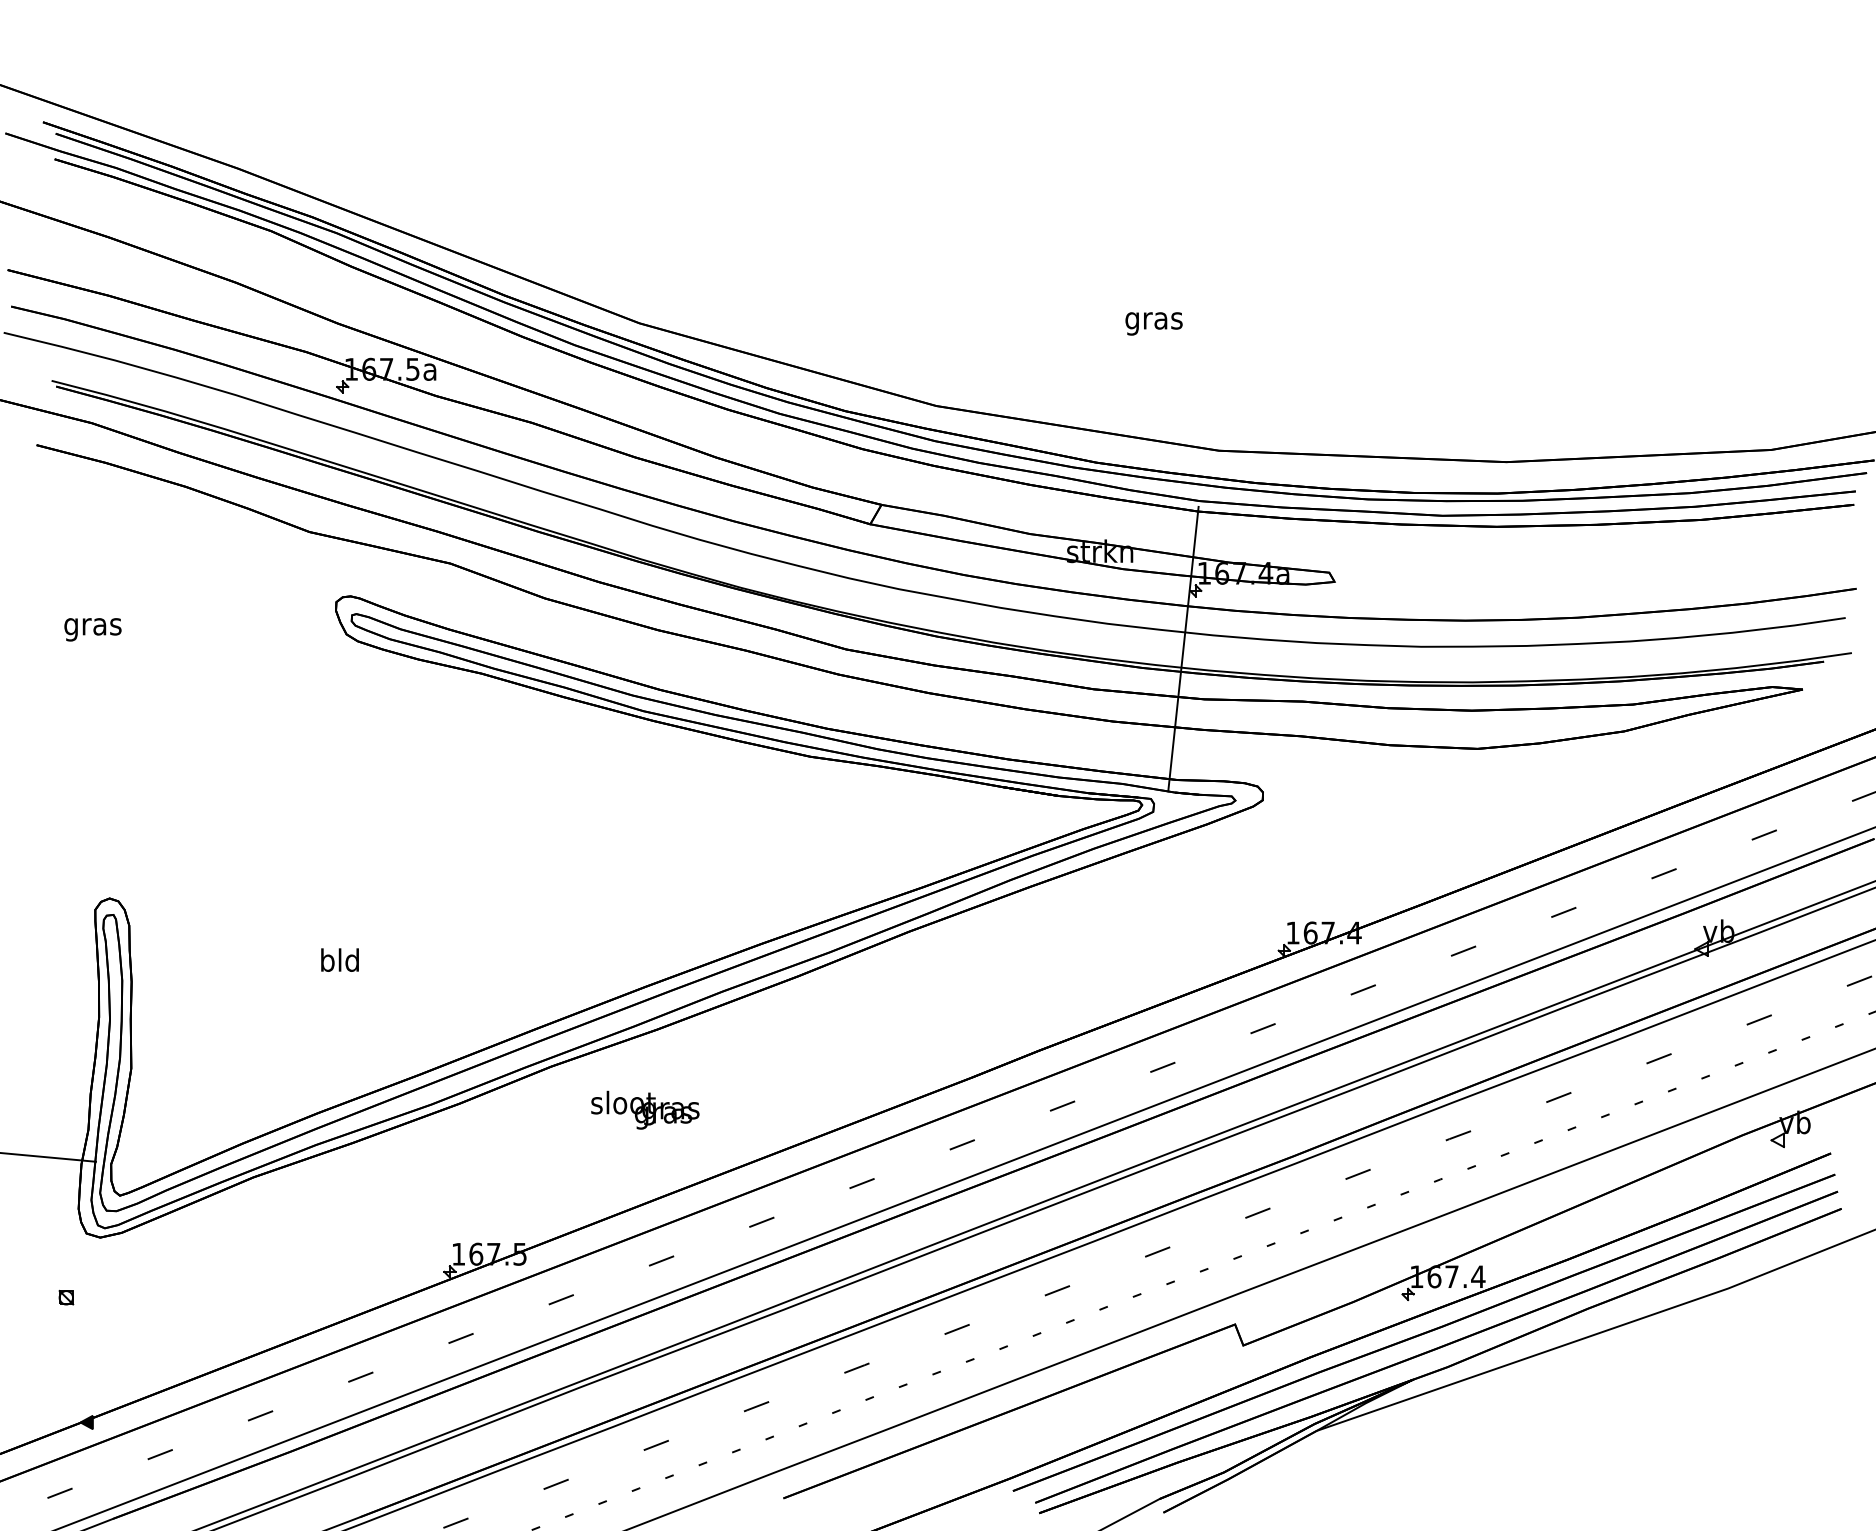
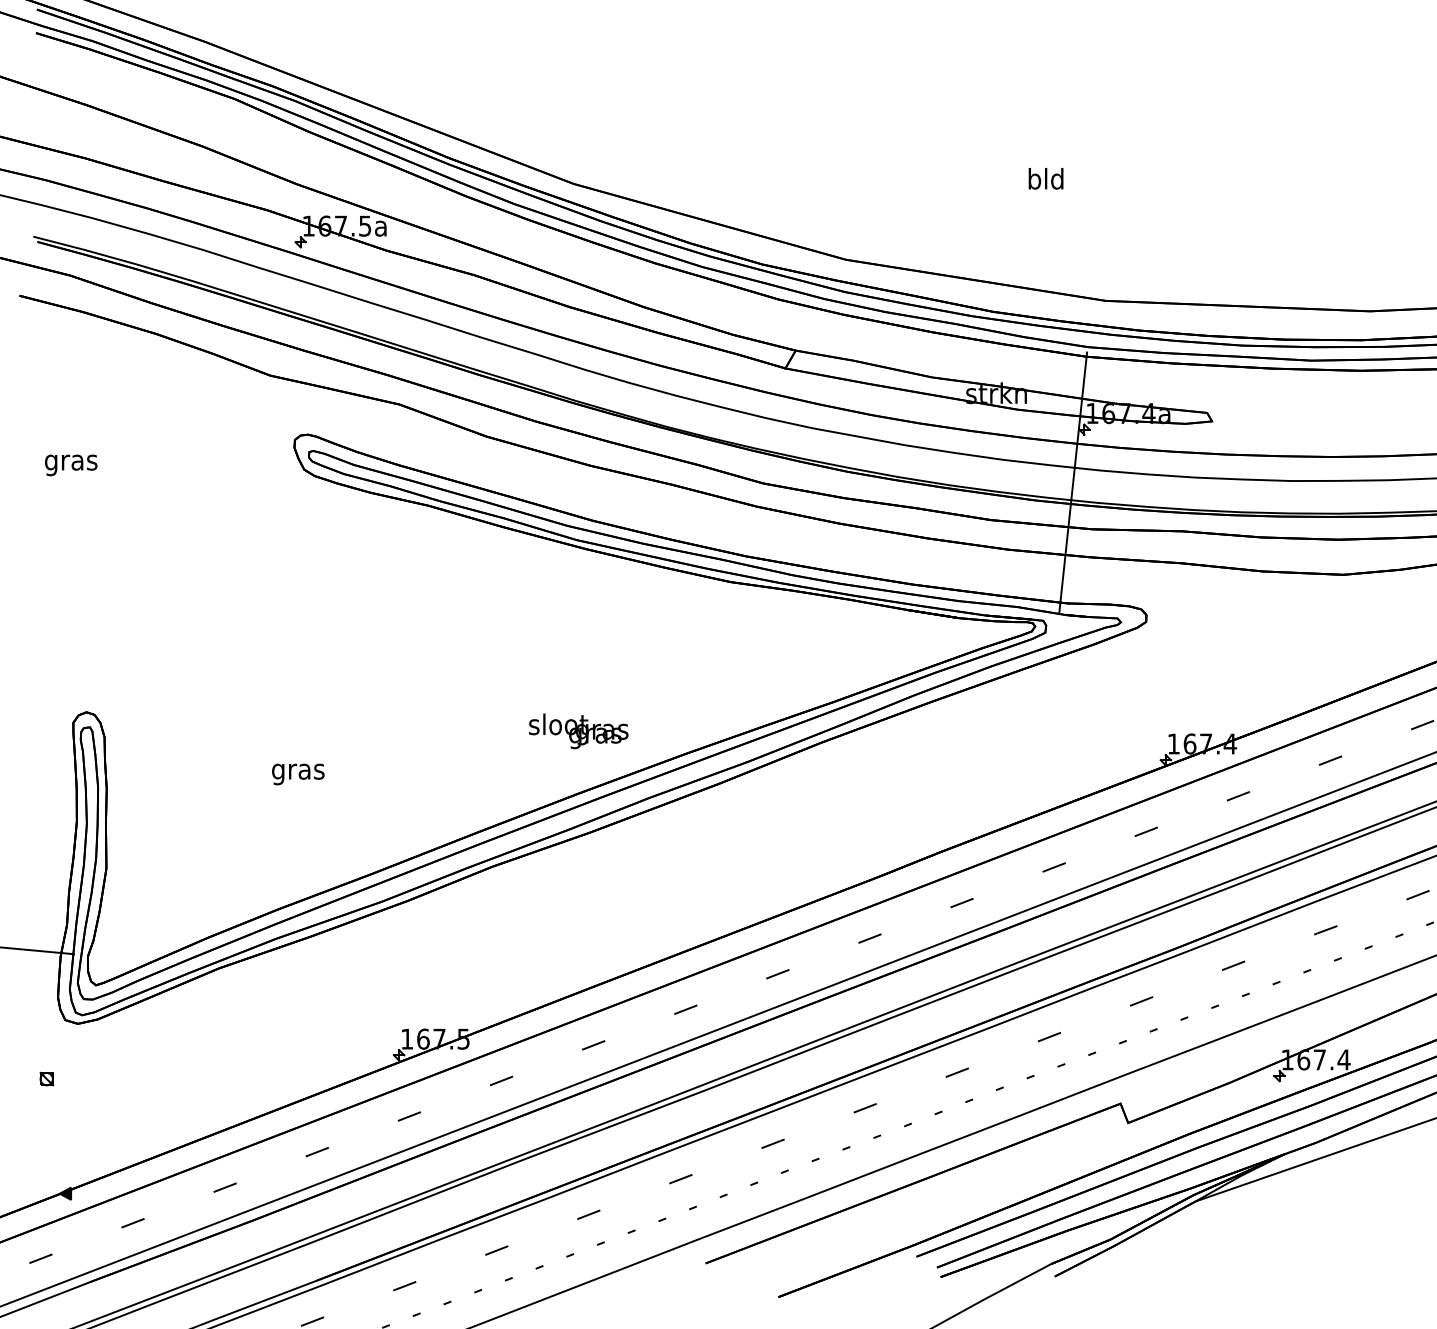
text: (1153, 320) -> (1045, 181), gras -> bld
text: (339, 962) -> (297, 771), bld -> gras
text: (645, 1109) -> (578, 730), moved

